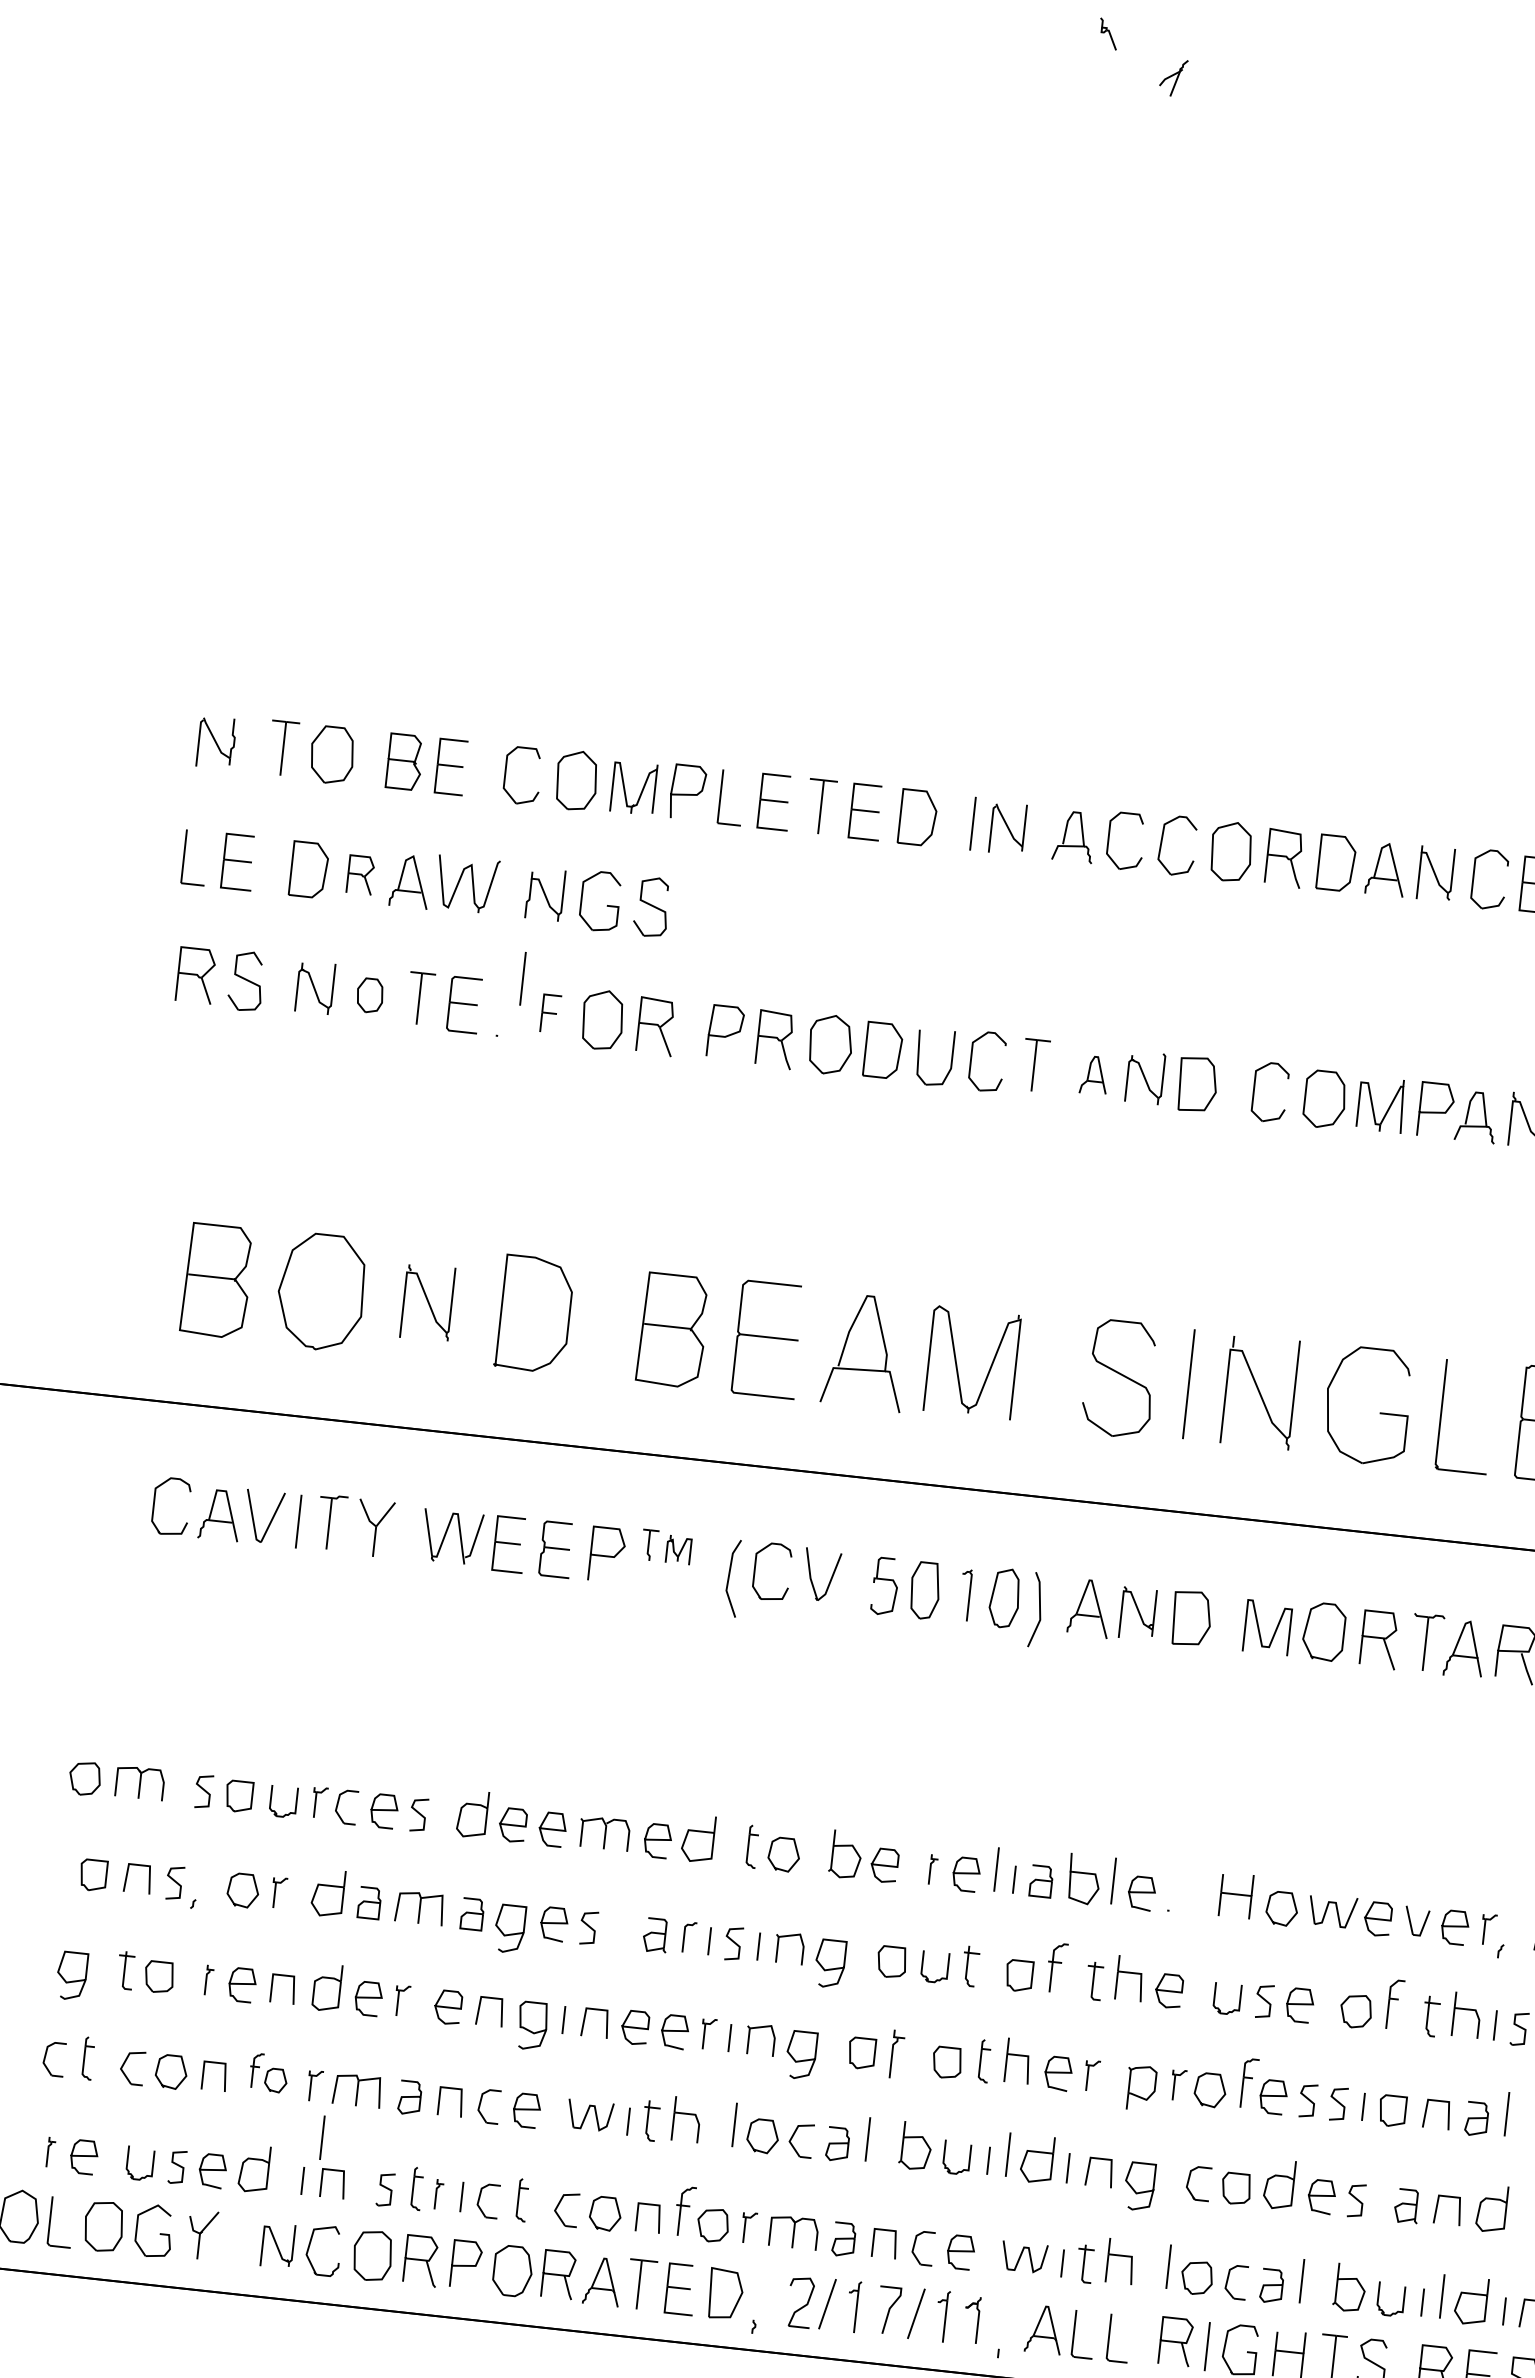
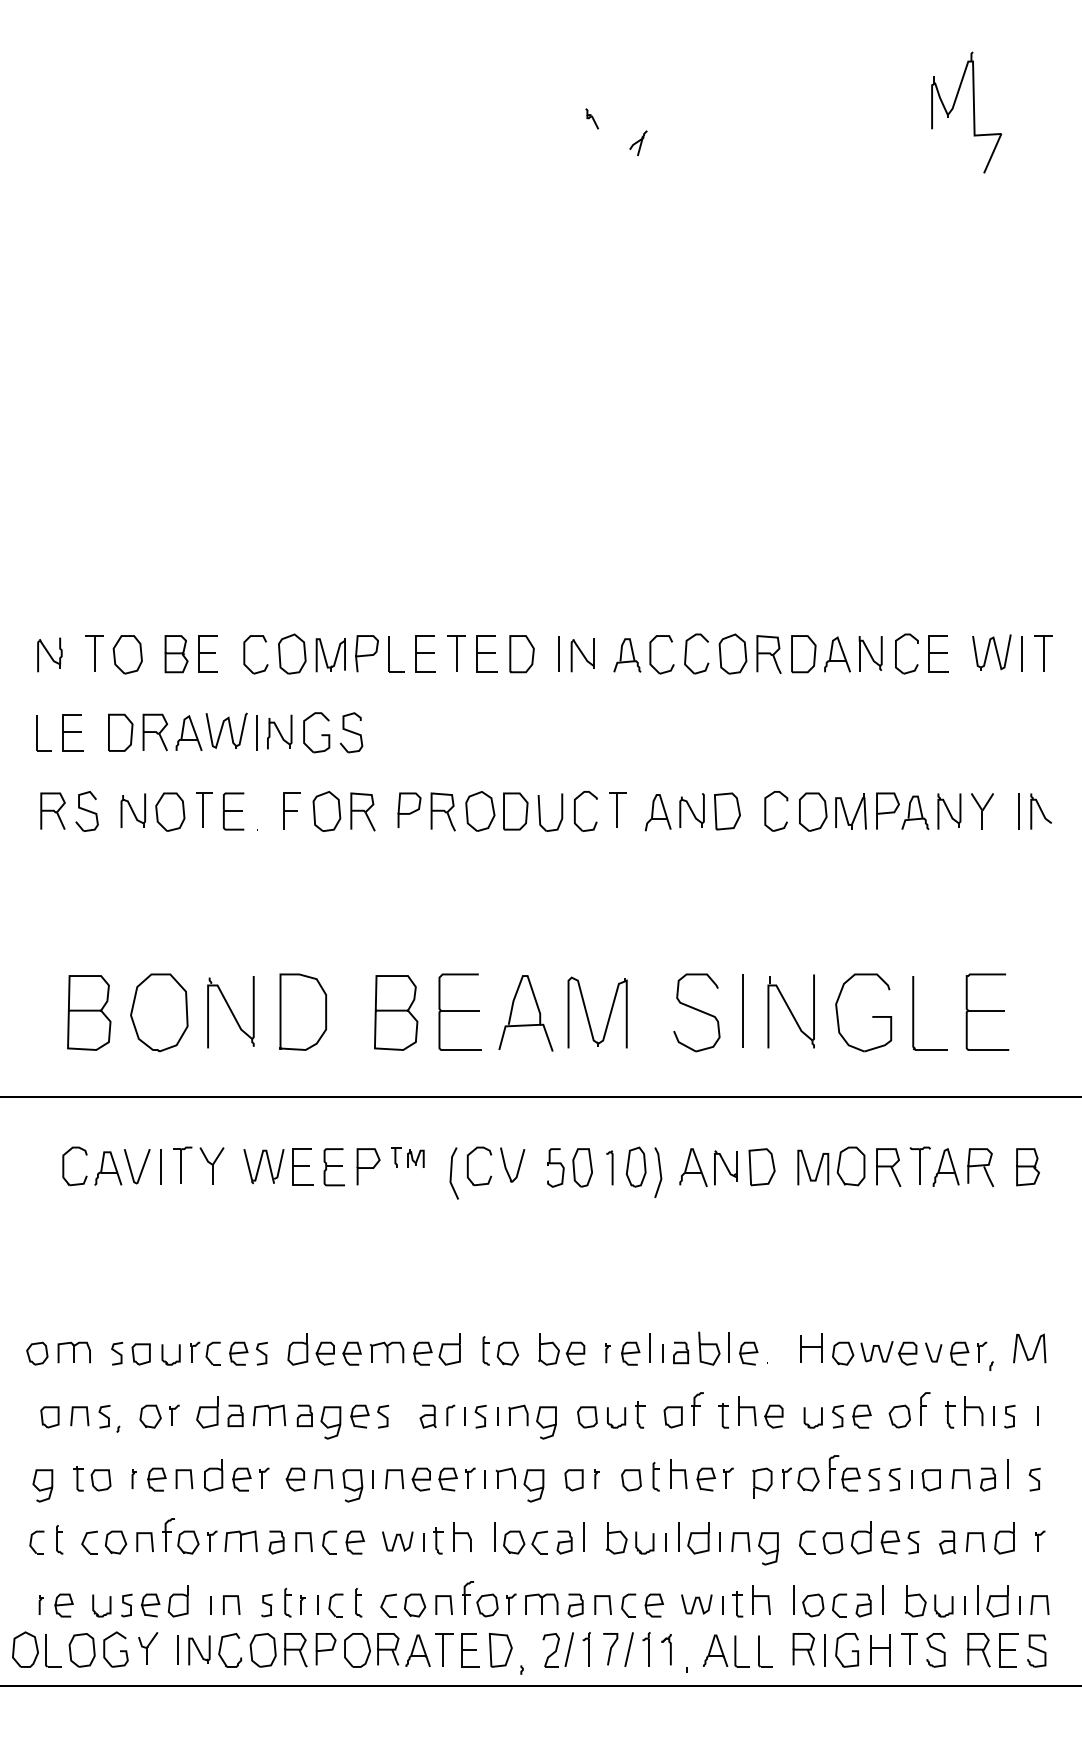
part: (360, 875) -> (155, 732), size x1.43
line: (522, 978) -> (256, 732), moved
part: (370, 994) -> (170, 811), size x1.67
part: (550, 1012) -> (291, 810), size x1.43
part: (1093, 1074) -> (657, 812), size x1.43
part: (427, 1303) -> (230, 1012), size x1.43
part: (895, 2055) -> (596, 1479), size x0.62
part: (268, 2073) -> (180, 1536), size x1.43
line: (321, 2136) -> (177, 1649), moved

